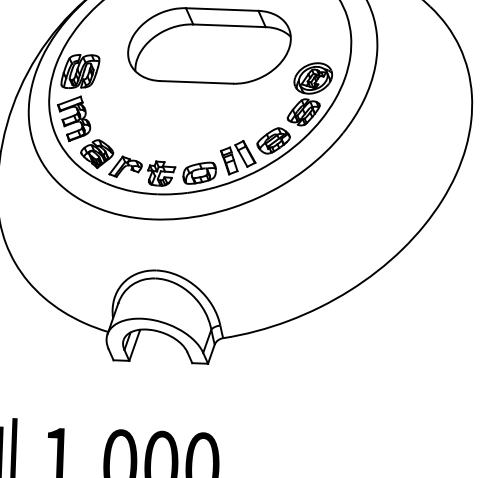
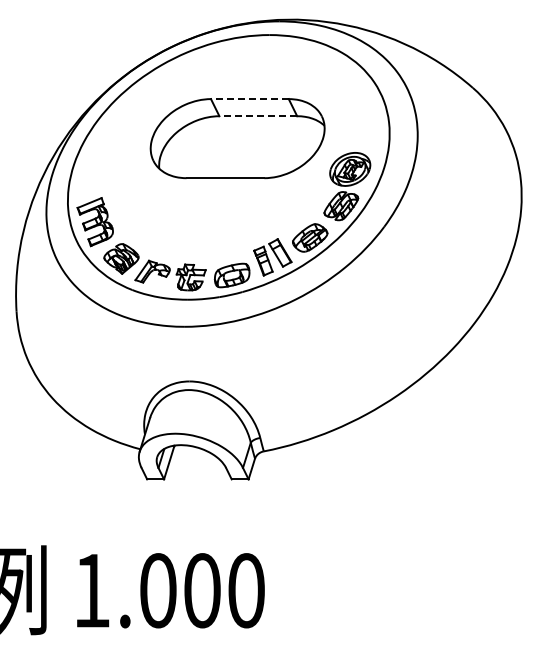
line: (221, 9) -> (249, 99), solid -> dashed
line: (229, 26) -> (258, 116), solid -> dashed
part: (80, 71) -> (100, 171), removed

